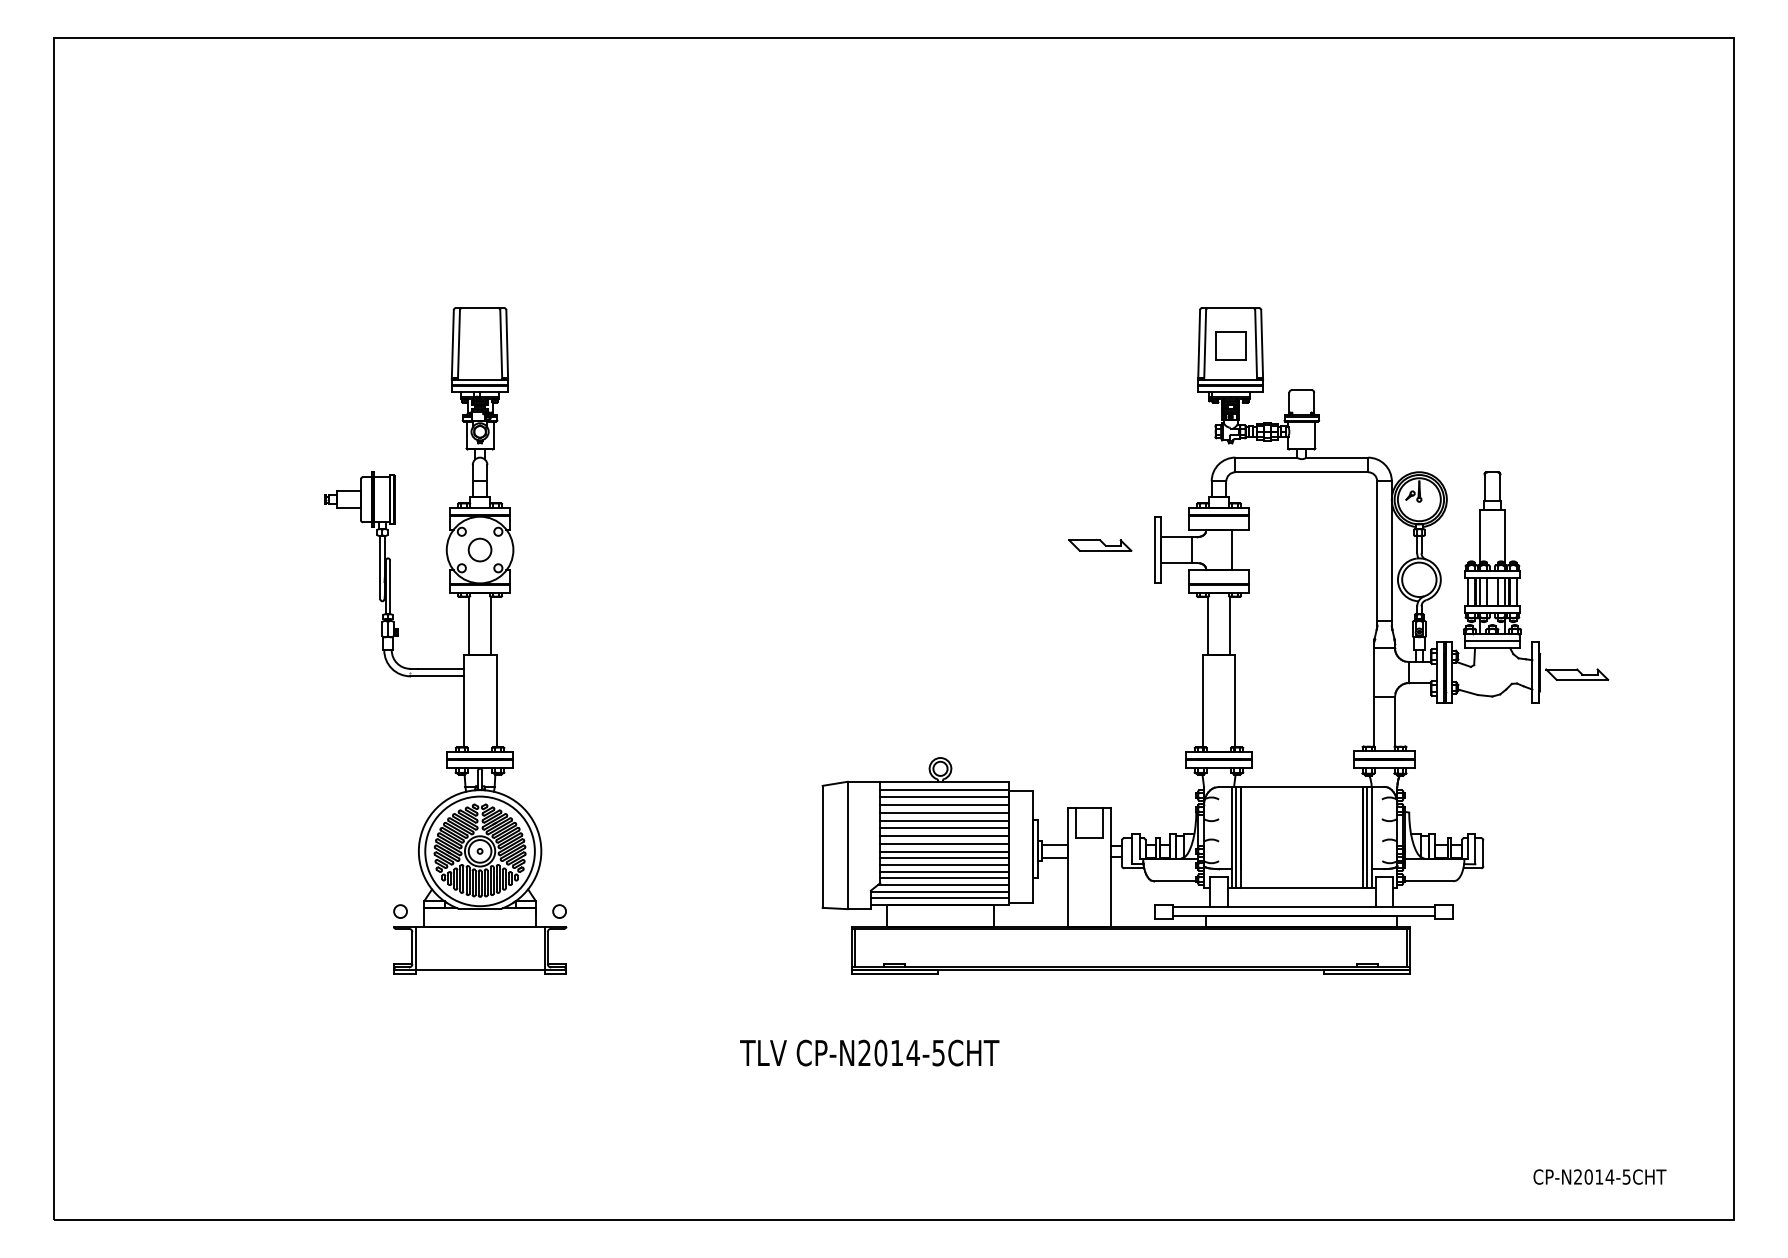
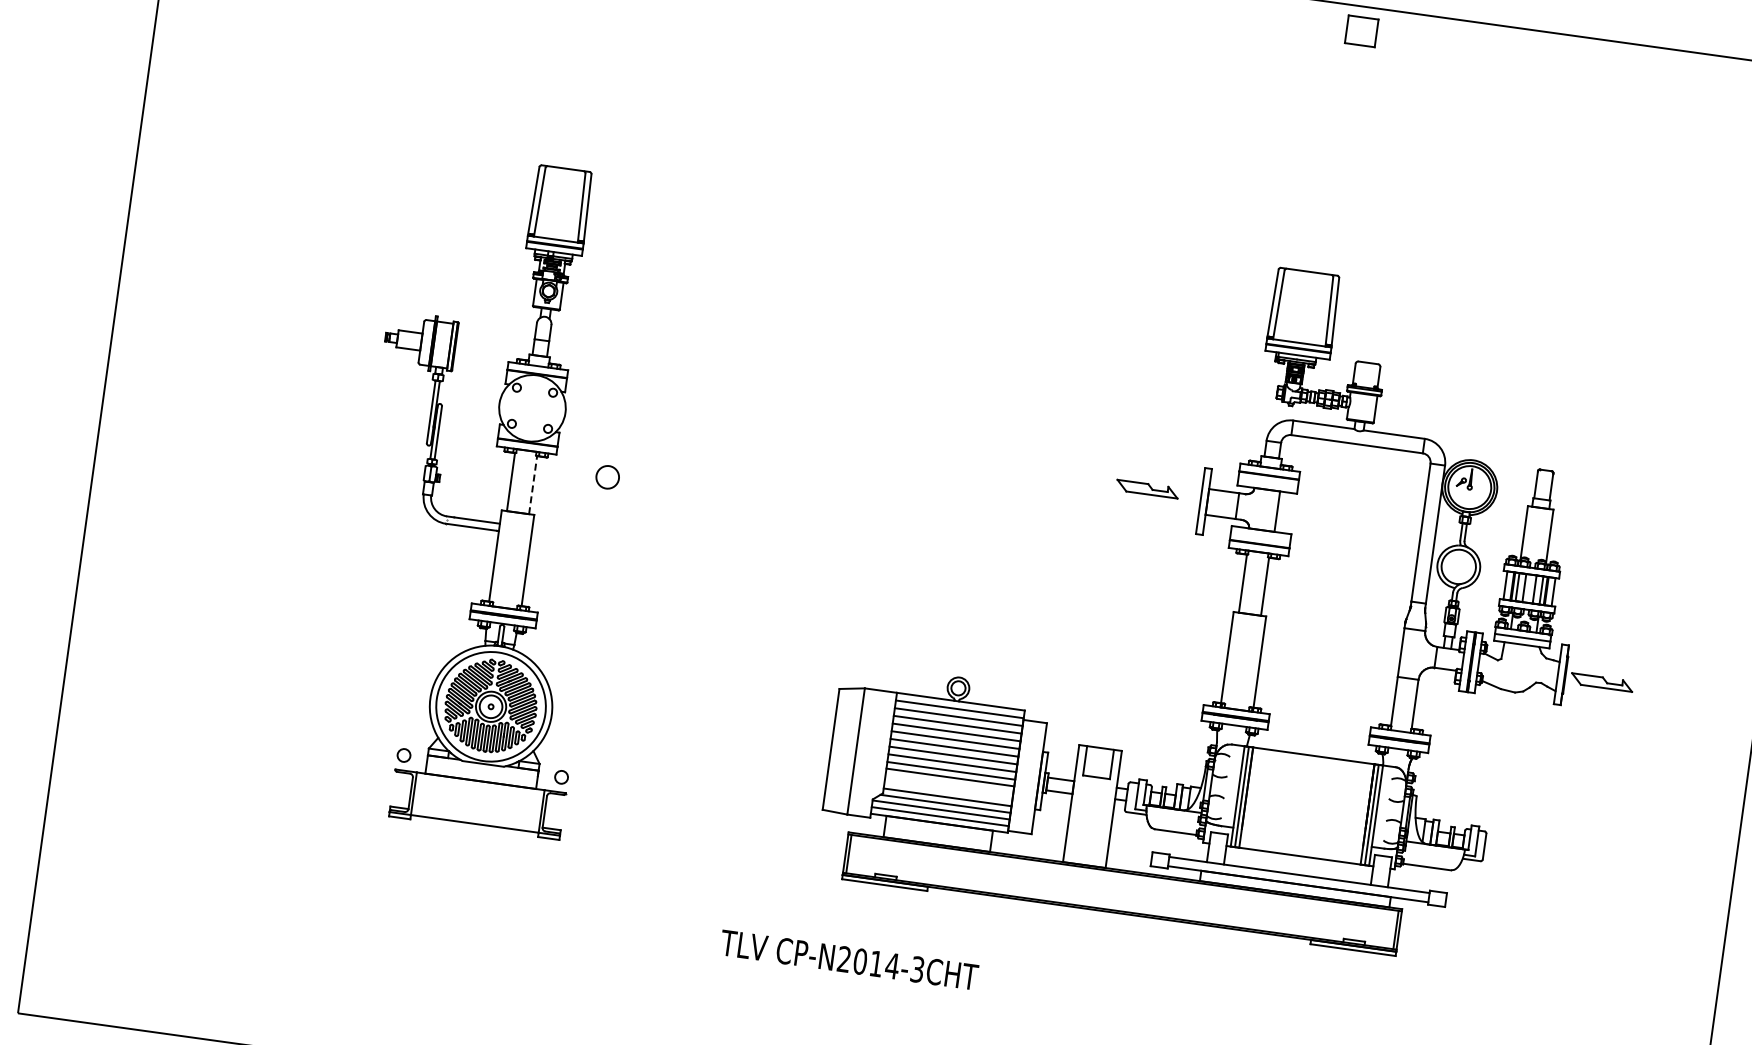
part: (1230, 345) -> (1361, 31), moved
circle: (479, 549) -> (607, 476), moved
line: (491, 625) -> (533, 484), solid -> dashed
line: (944, 864) -> (949, 783), removed
line: (944, 871) -> (948, 790), removed
text: (938, 1052) -> (917, 969), CP-N2014-5CHT -> CP-N2014-3CHT

